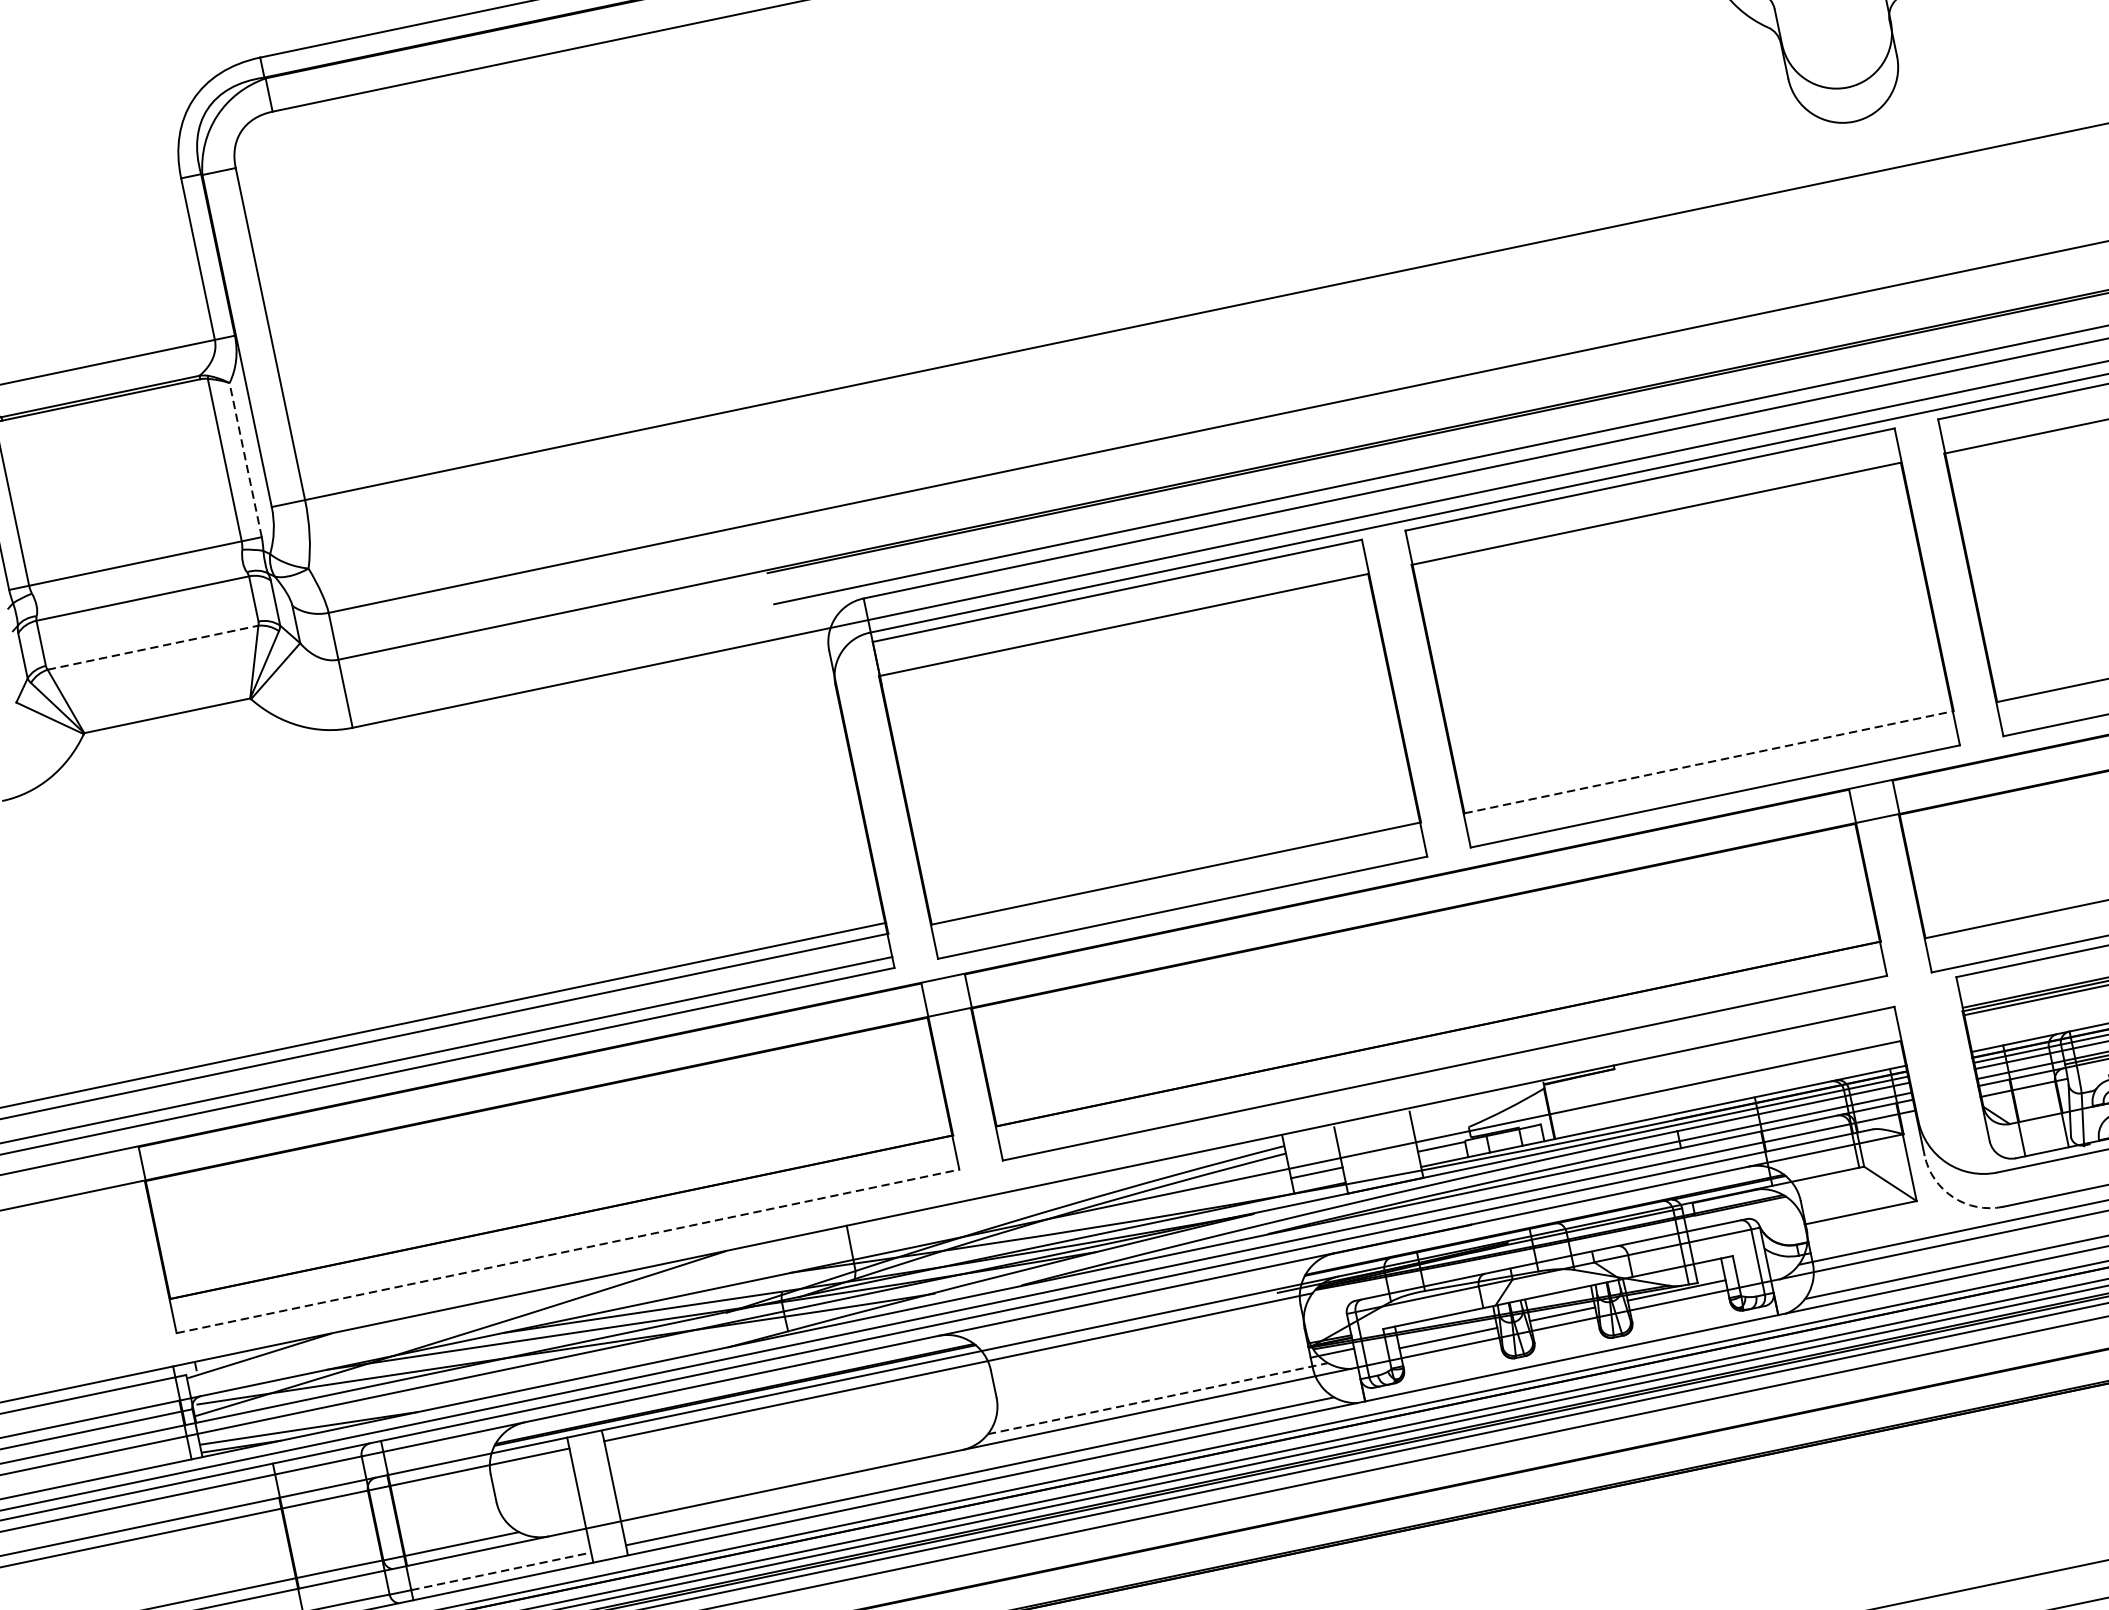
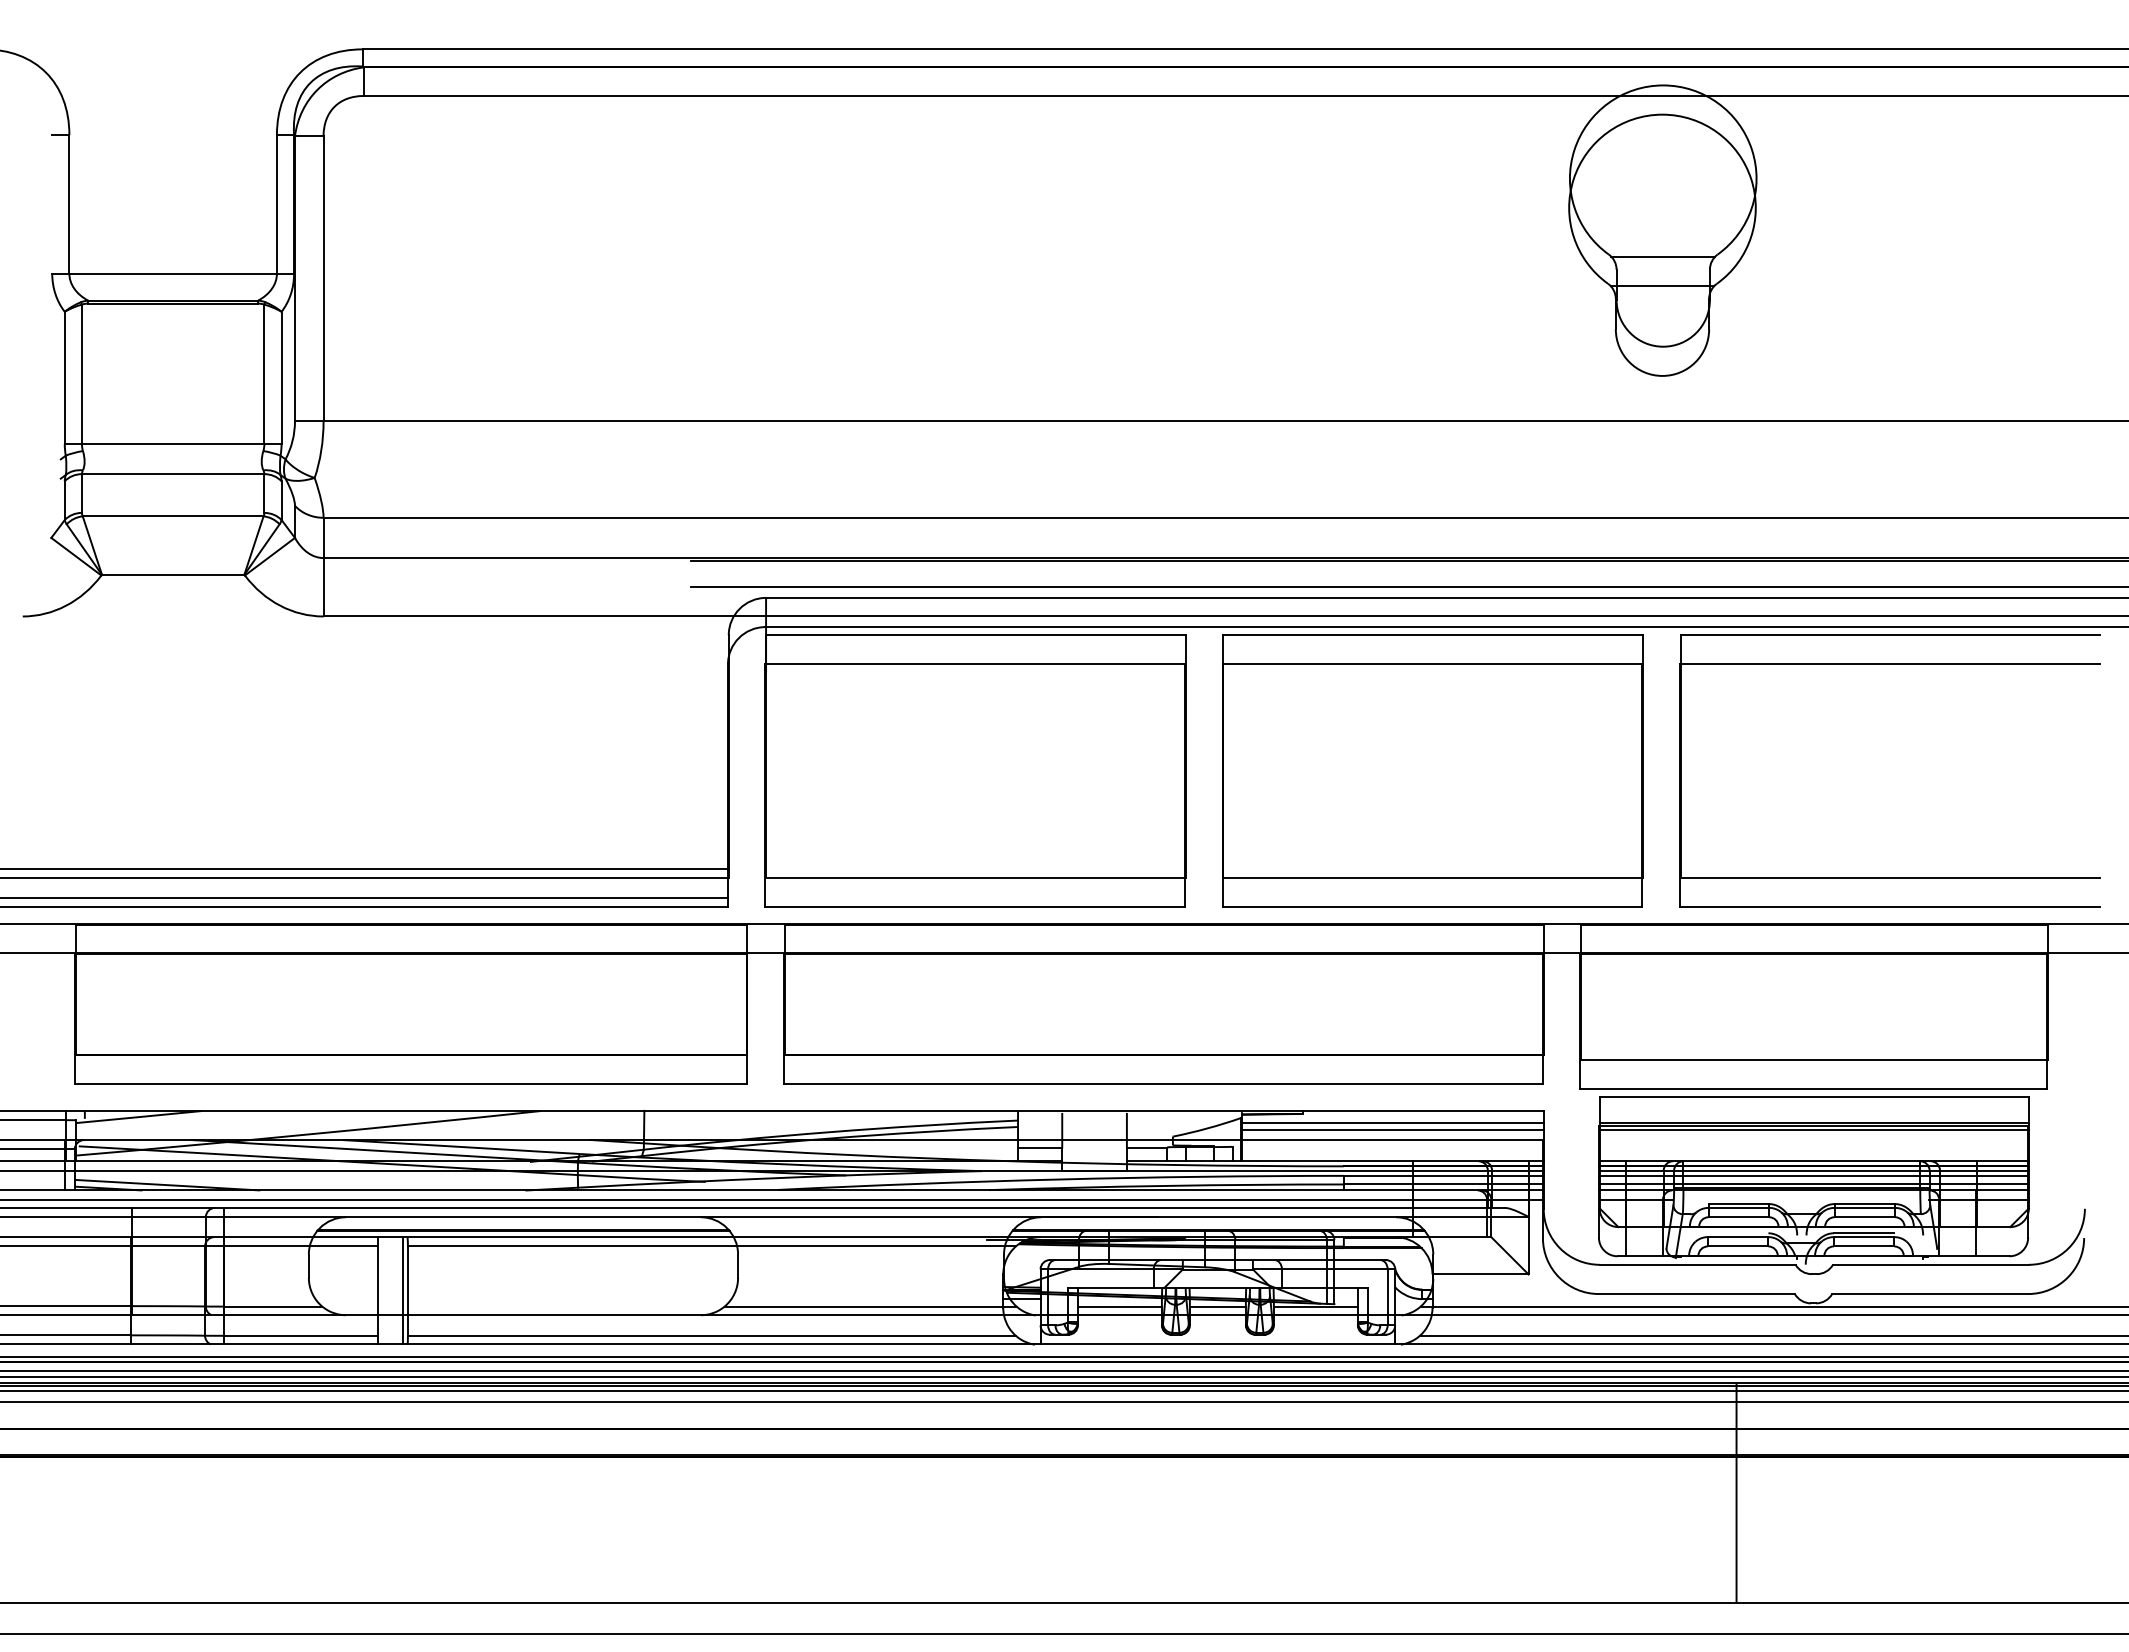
line: (1832, 17) -> (1662, 286), added
line: (245, 459) -> (281, 377), dashed -> solid
line: (153, 647) -> (173, 516), dashed -> solid
line: (1709, 761) -> (1433, 877), dashed -> solid
line: (1721, 1058) -> (1392, 1123), added
line: (1722, 1065) -> (1392, 1129), added
arc: (1953, 1197) -> (1559, 1277), dashed -> solid
line: (567, 1251) -> (410, 1084), dashed -> solid
line: (1157, 1398) -> (870, 1306), dashed -> solid
line: (609, 1493) -> (403, 1290), added
line: (501, 1570) -> (301, 1335), dashed -> solid

